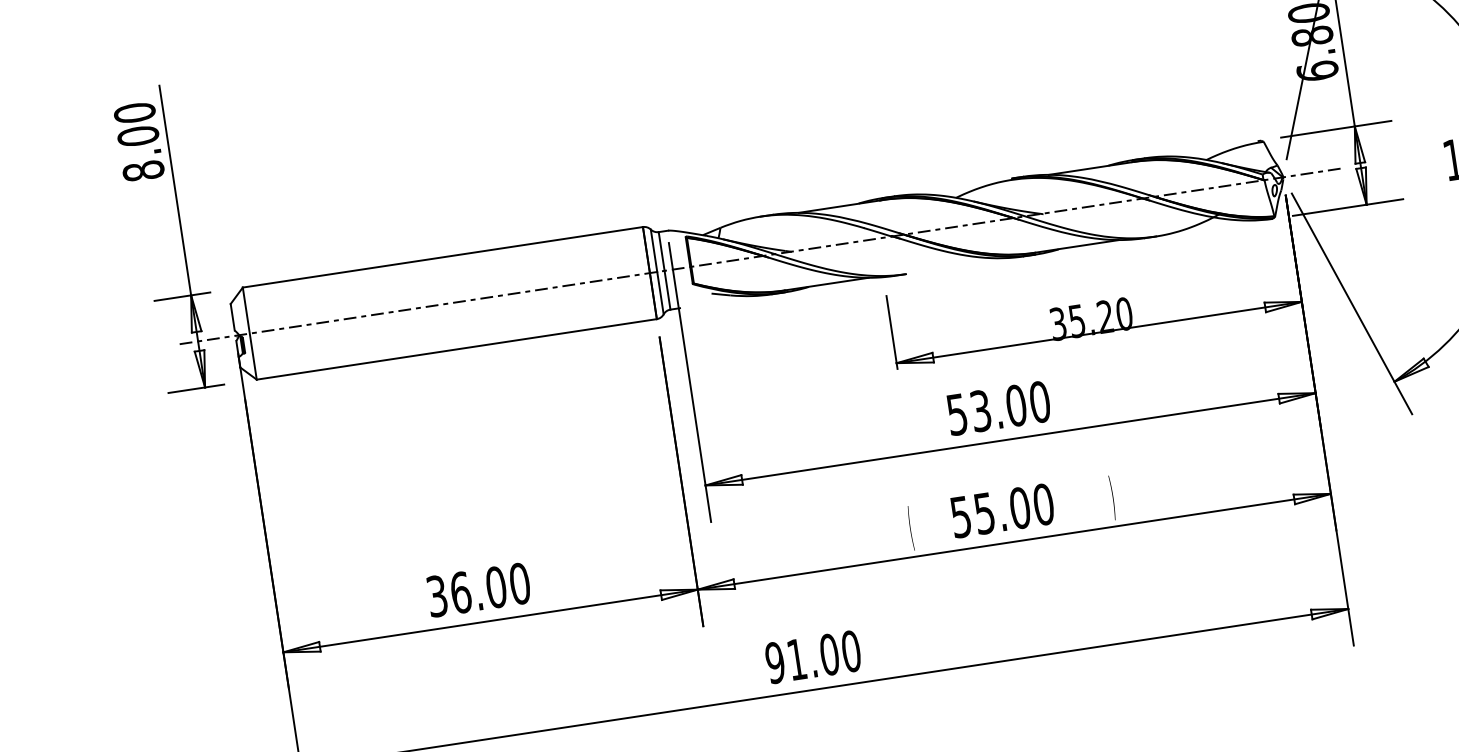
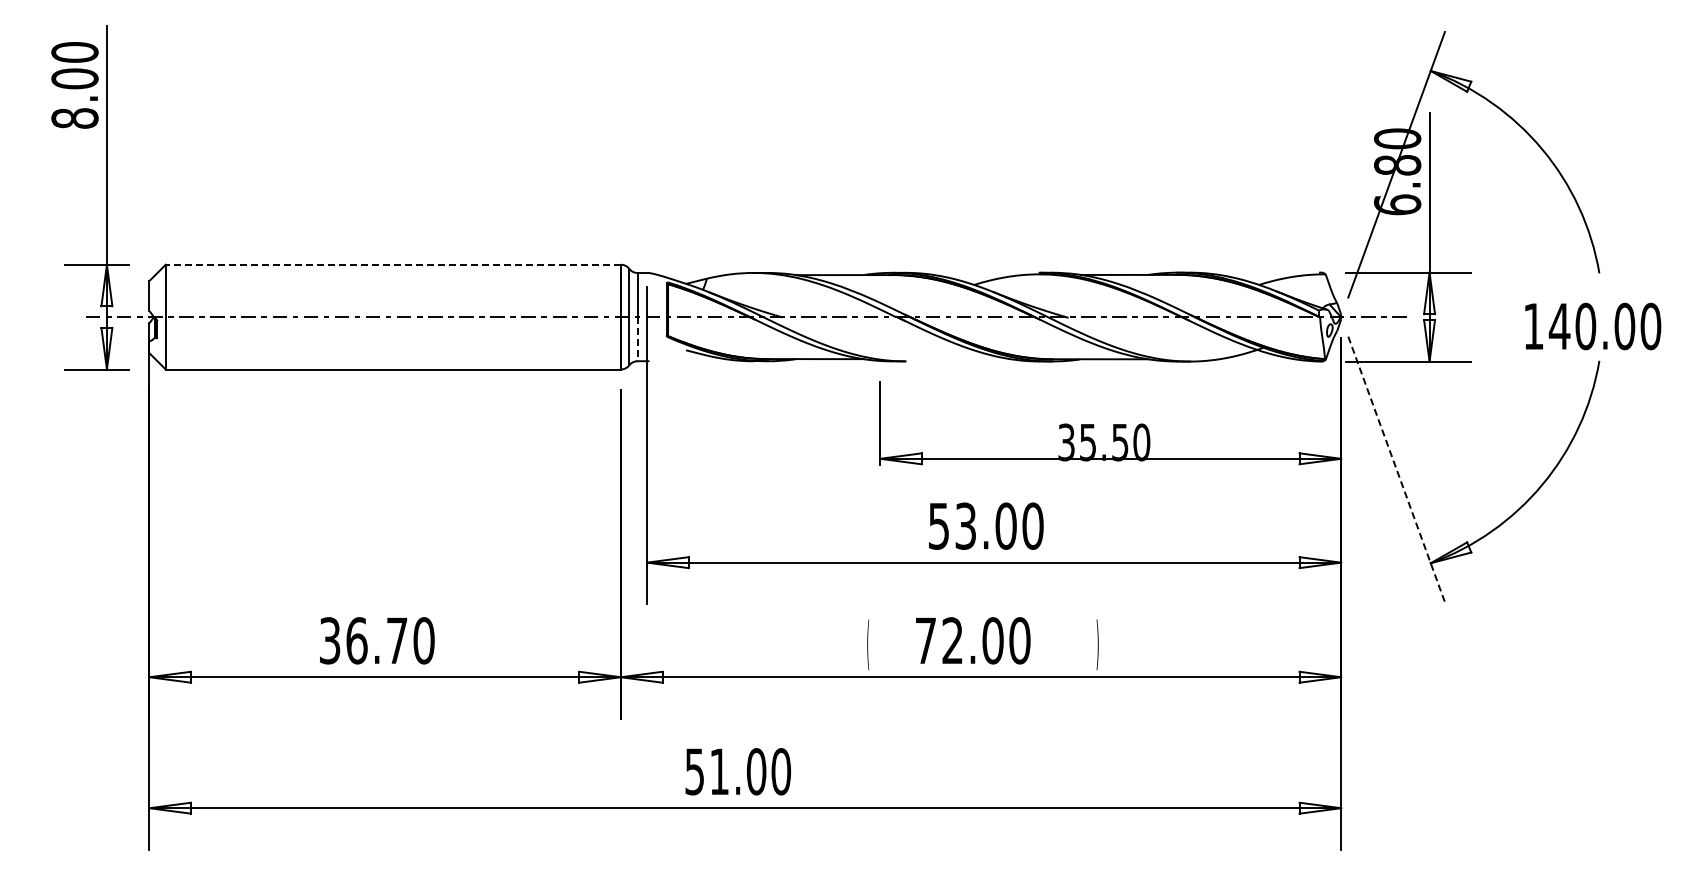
line: (443, 257) -> (393, 264), solid -> dashed
line: (667, 290) -> (637, 339), solid -> dashed
line: (1351, 303) -> (1396, 469), solid -> dashed
text: (1105, 316) -> (1120, 442), 35.20 -> 35.50
text: (972, 515) -> (938, 640), 55.00 -> 72.00
text: (495, 587) -> (396, 640), 36.00 -> 36.70
text: (774, 662) -> (694, 771), 91.00 -> 51.00

